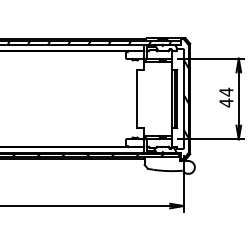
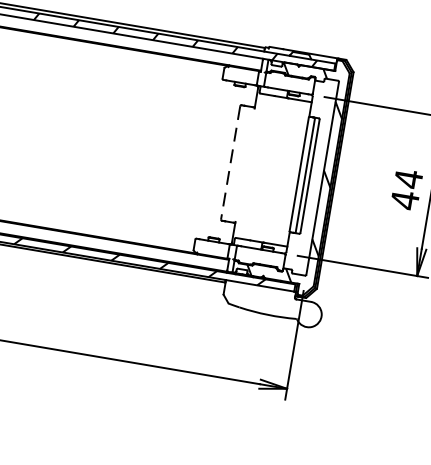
line: (137, 99) -> (231, 163), solid -> dashed

